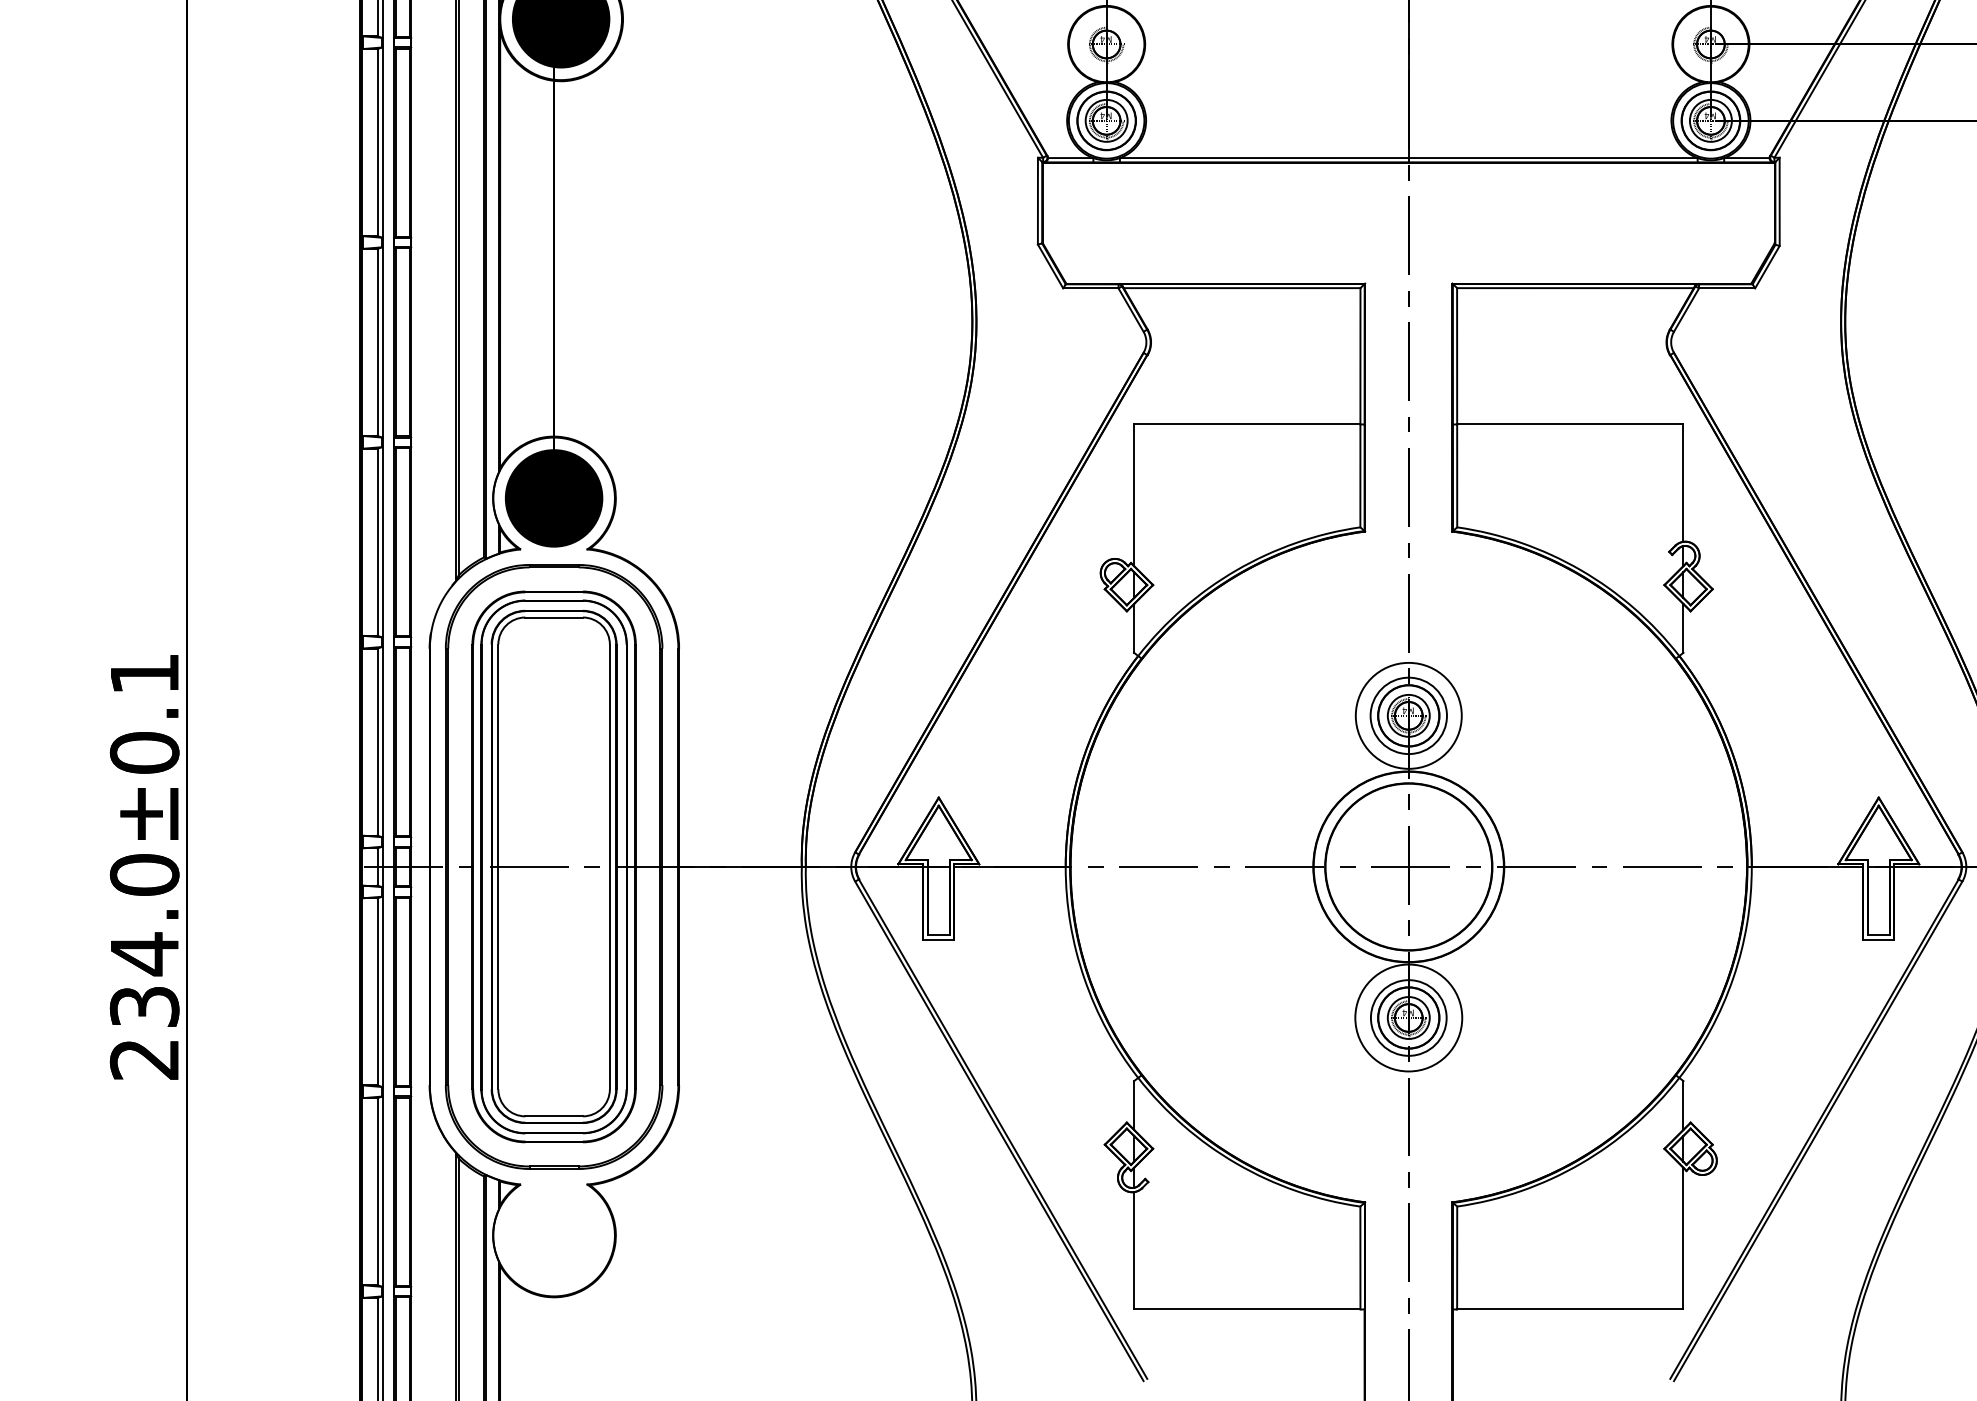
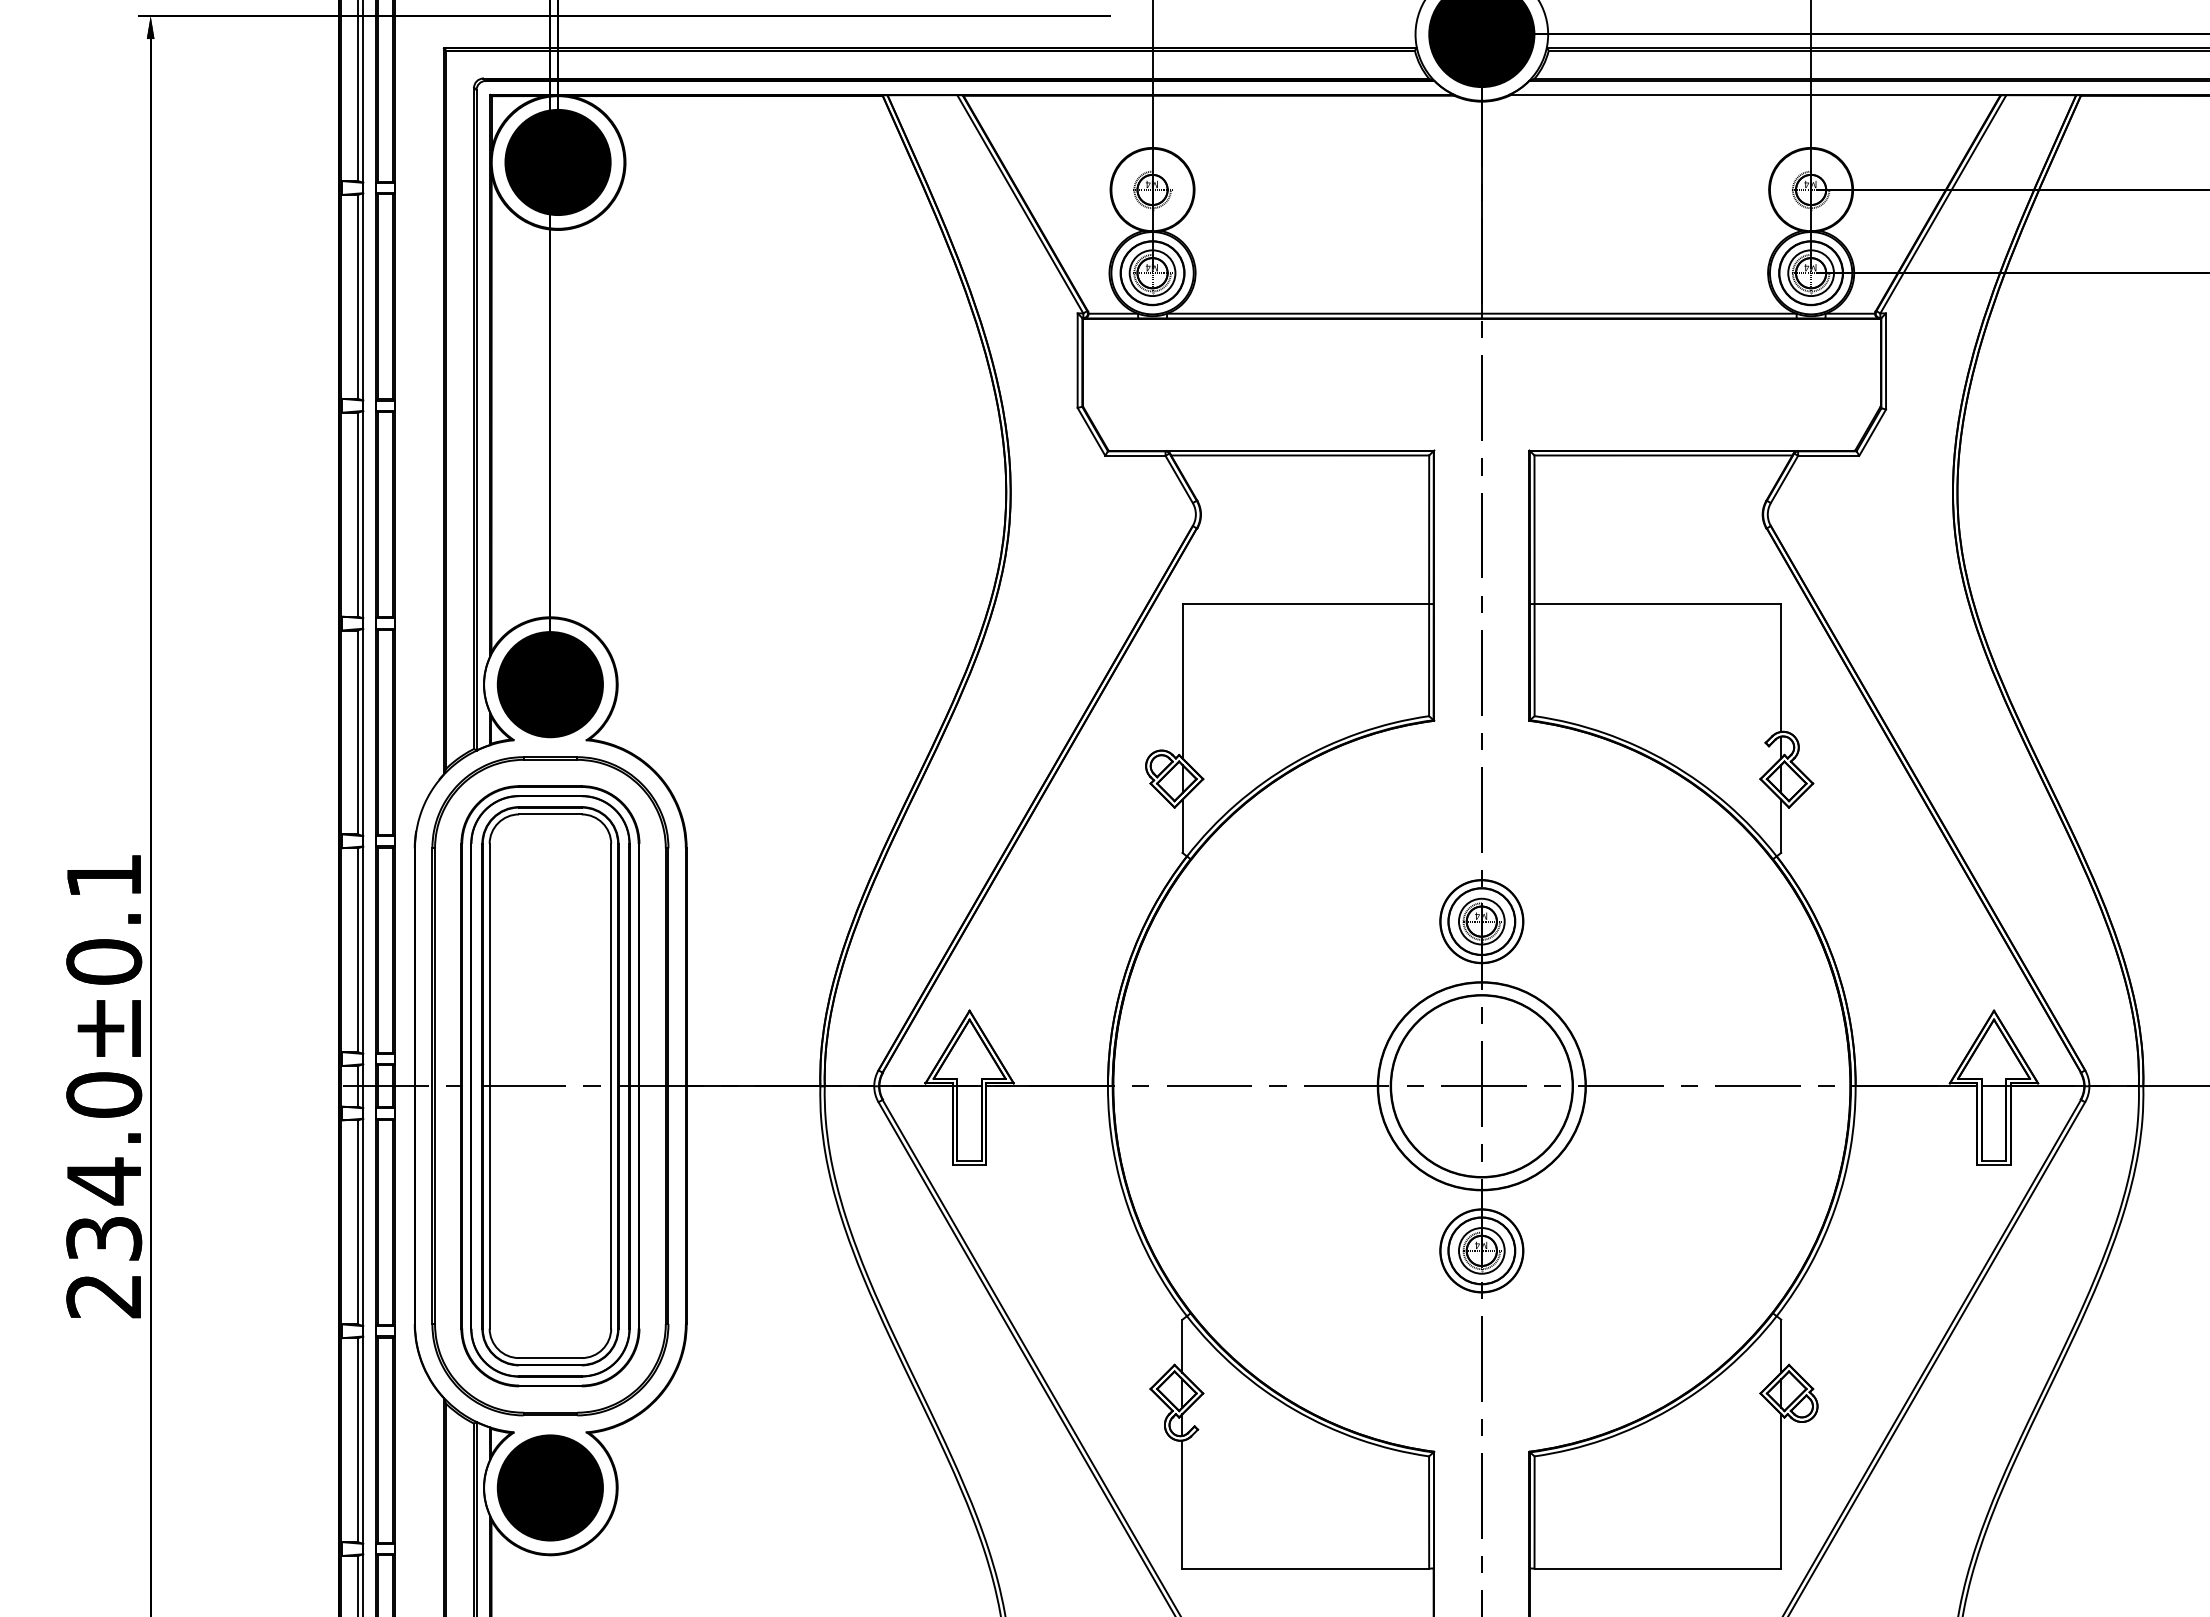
circle: (1408, 715) -> (1481, 921), size x0.71
circle: (1408, 1017) -> (1481, 1250), size x0.71
part: (553, 1235) -> (549, 1487), added

